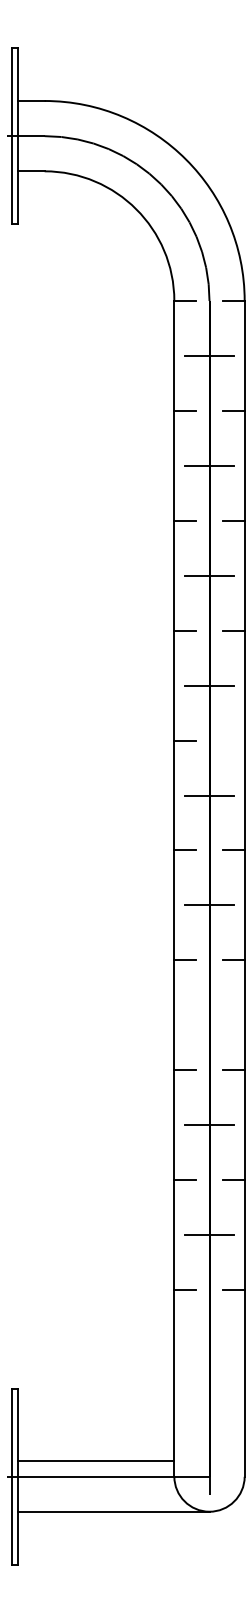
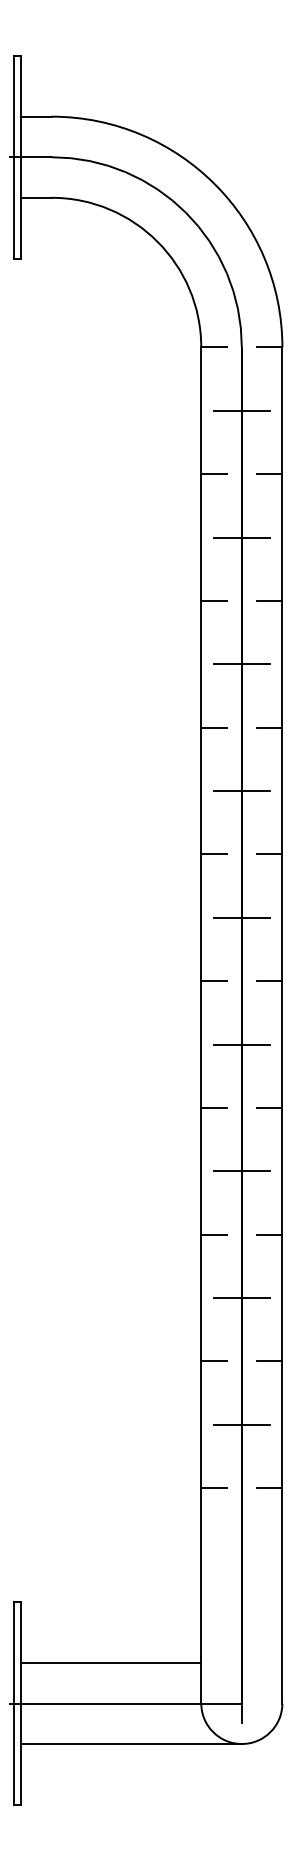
line: (233, 740) -> (269, 854), added
line: (209, 1015) -> (241, 1171), added
line: (96, 1461) -> (111, 1663), moved

